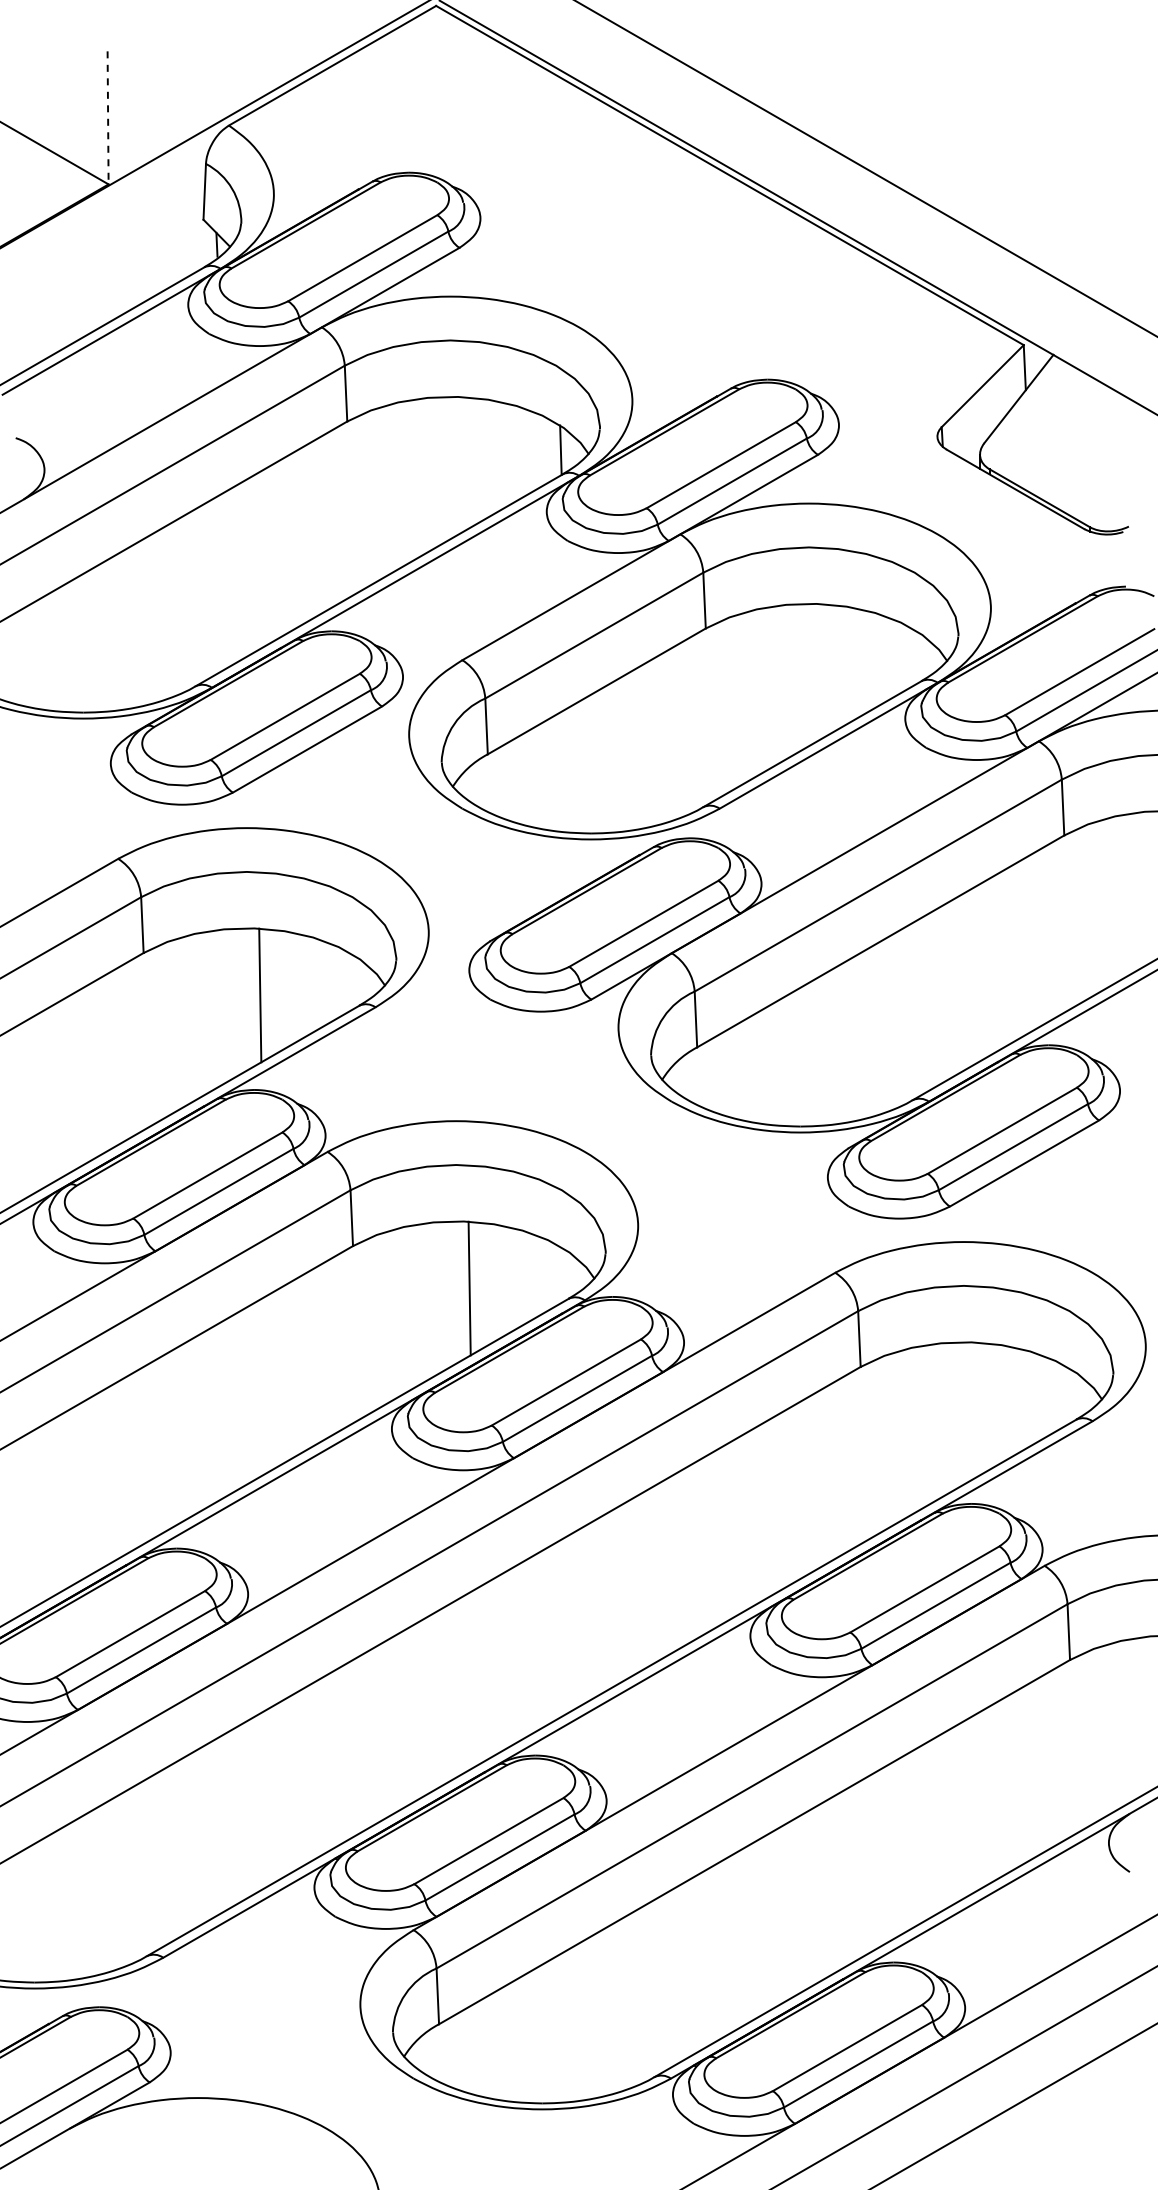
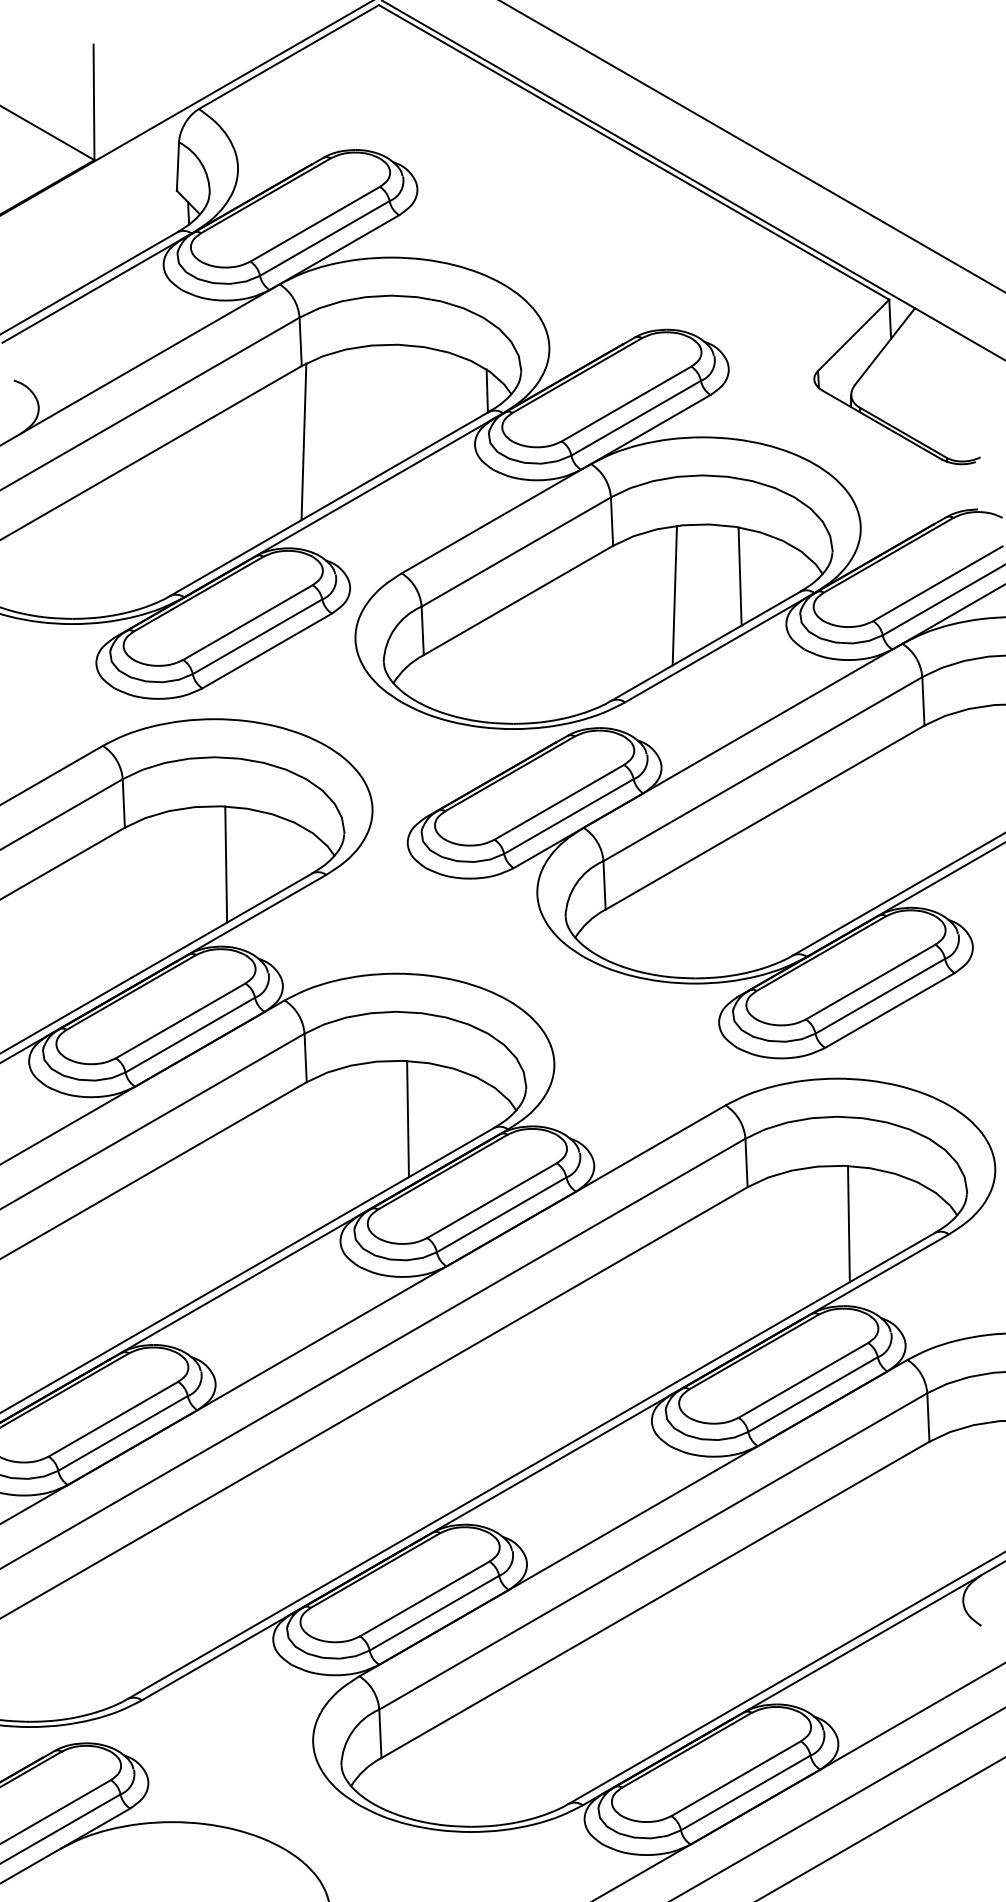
line: (108, 117) -> (94, 102), dashed -> solid
line: (349, 508) -> (303, 441), added
line: (851, 663) -> (739, 576), added
line: (776, 685) -> (674, 595), added
line: (977, 1409) -> (849, 1224), added

